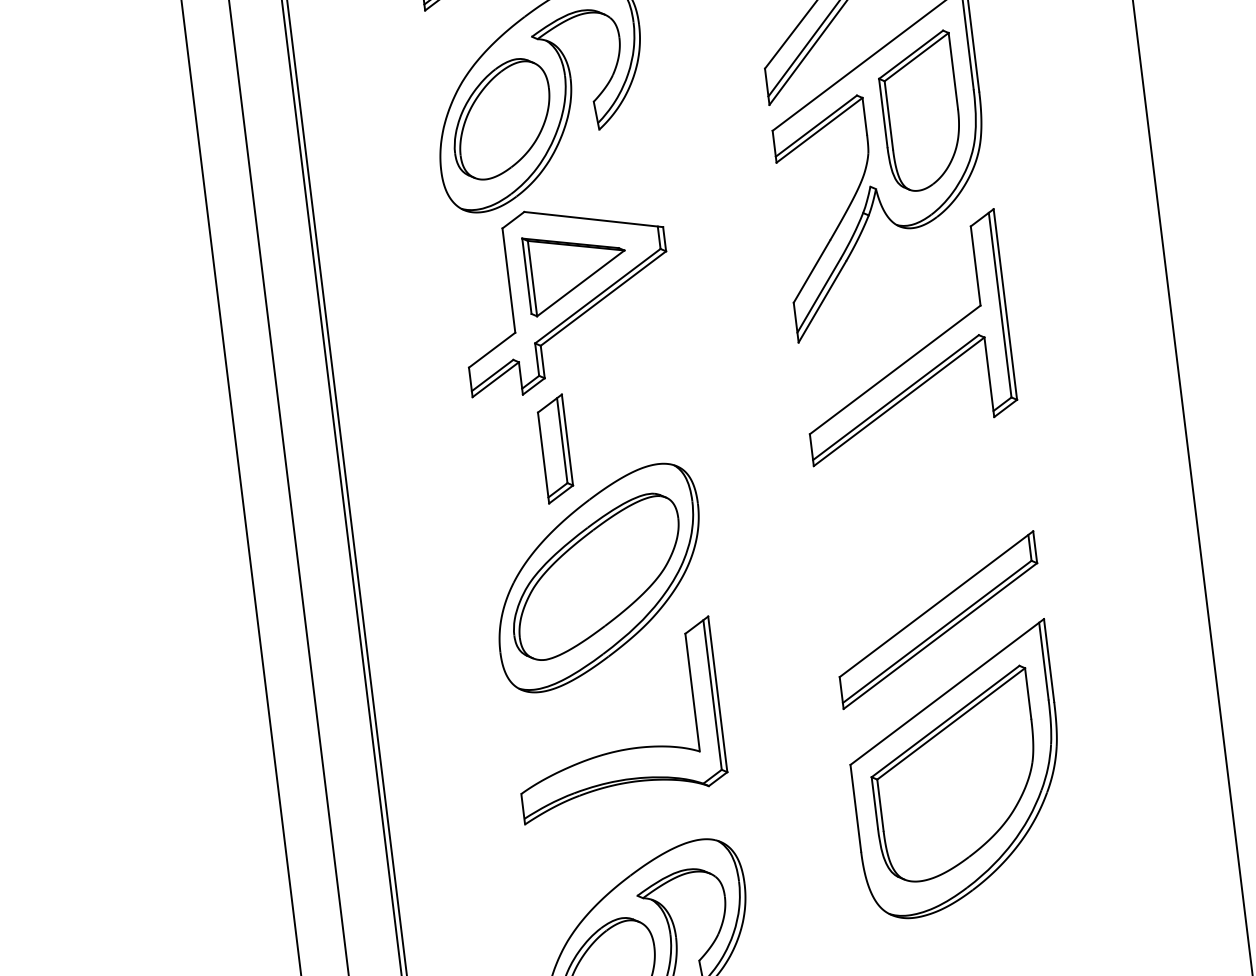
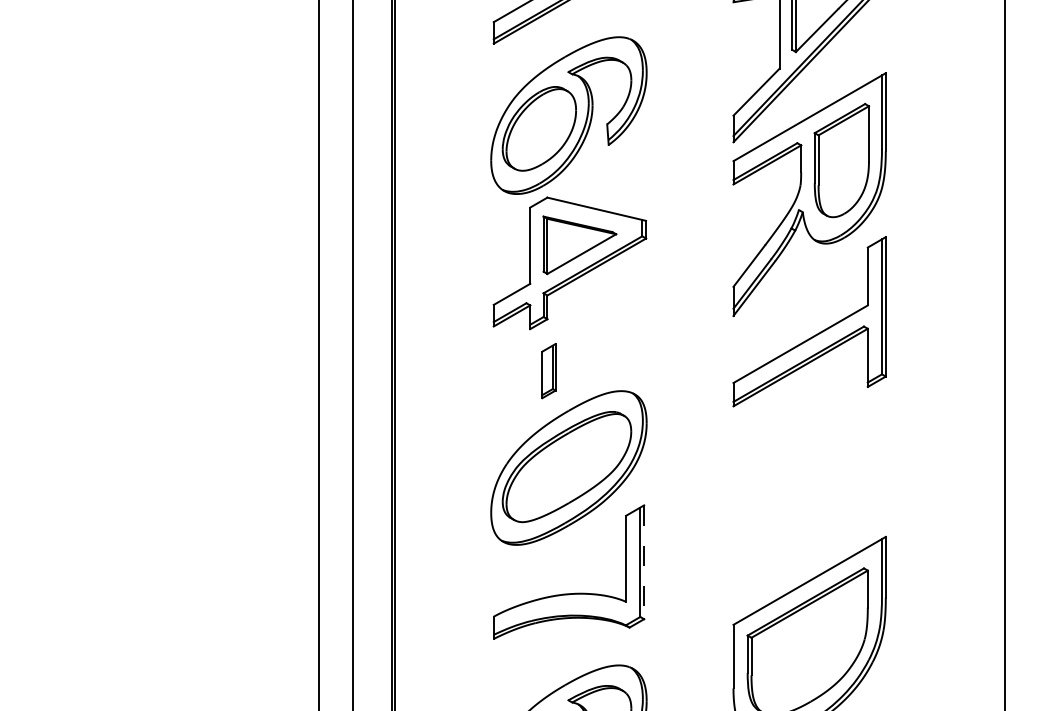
part: (554, 448) -> (548, 370), size x0.7
part: (938, 619) -> (809, 527), removed
line: (718, 694) -> (644, 562), solid -> dashed

